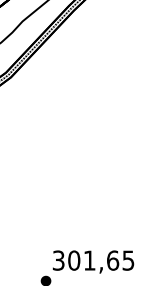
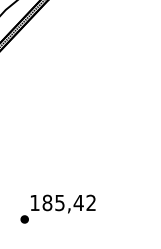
text: (92, 260) -> (62, 202), 301,65 -> 185,42

